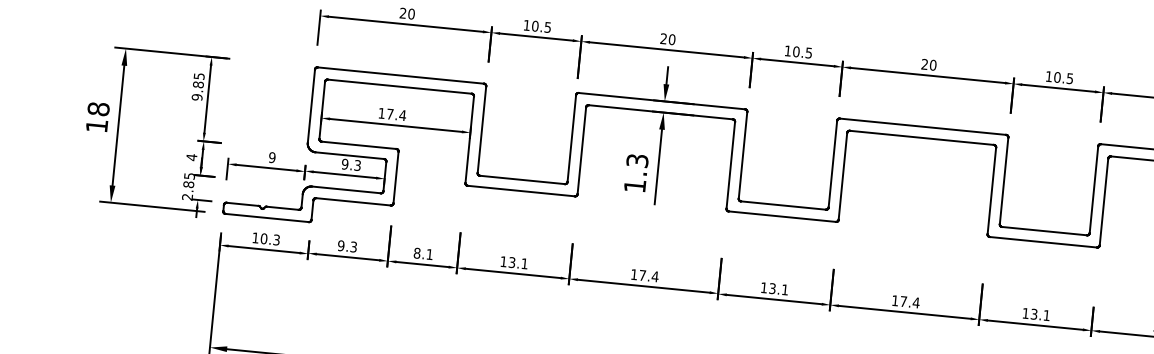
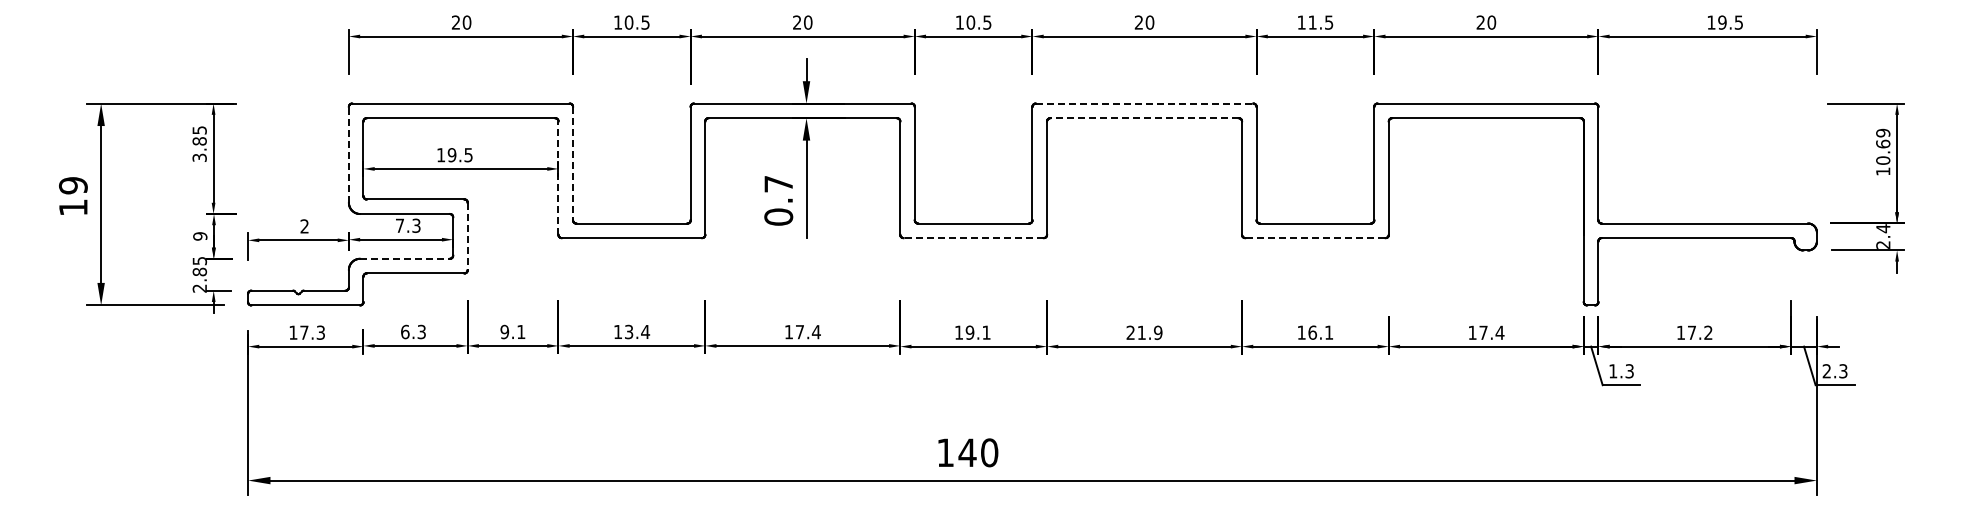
text: (1057, 77) -> (1312, 22), 10.5 -> 11.5
text: (197, 97) -> (199, 157), 9.85 -> 3.85
line: (311, 105) -> (348, 154), solid -> dashed
text: (98, 109) -> (73, 185), 18 -> 19
text: (396, 115) -> (460, 155), 17.4 -> 19.5
line: (922, 126) -> (1144, 103), solid -> dashed
line: (482, 129) -> (573, 163), solid -> dashed
line: (921, 138) -> (1144, 118), solid -> dashed
line: (469, 140) -> (558, 178), solid -> dashed
text: (192, 156) -> (200, 235), 4 -> 9
text: (272, 157) -> (304, 226), 9 -> 2
text: (344, 164) -> (399, 225), 9.3 -> 7.3
text: (636, 173) -> (778, 200), 1.3 -> 0.7
line: (395, 177) -> (467, 236), solid -> dashed
line: (346, 189) -> (404, 258), solid -> dashed
line: (782, 216) -> (973, 238), solid -> dashed
text: (264, 238) -> (304, 332), 10.3 -> 17.3
line: (1042, 242) -> (1314, 238), solid -> dashed
text: (341, 245) -> (405, 331), 9.3 -> 6.3
text: (416, 253) -> (504, 332), 8.1 -> 9.1
text: (524, 263) -> (645, 331), 13.1 -> 13.4
text: (772, 288) -> (969, 332), 13.1 -> 19.1
text: (905, 301) -> (1144, 332), 17.4 -> 21.9
text: (1034, 314) -> (1312, 332), 13.1 -> 16.1

